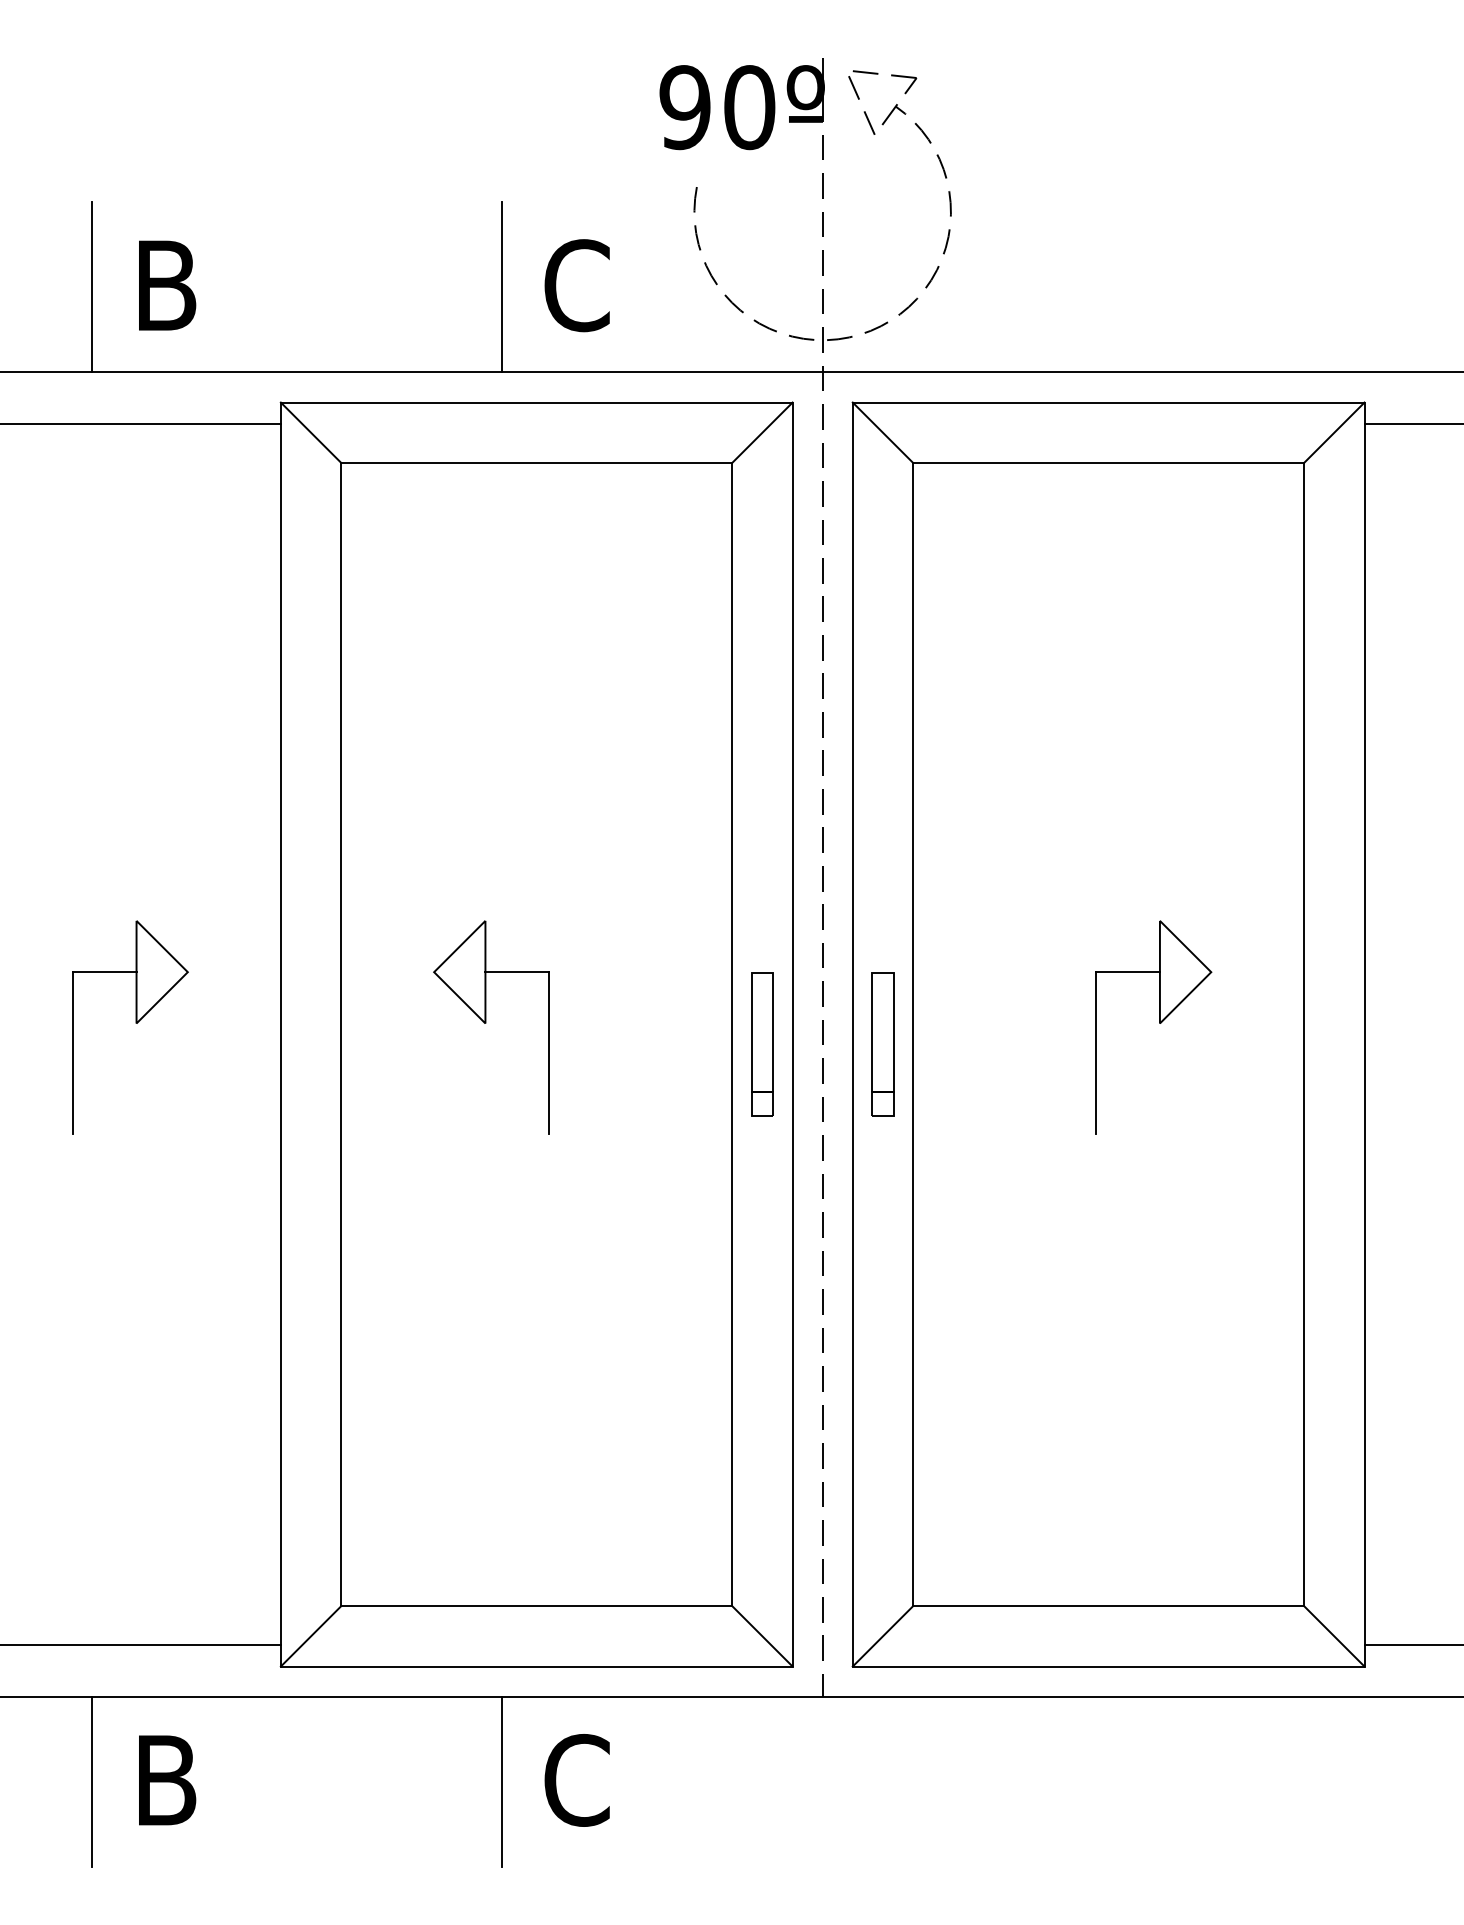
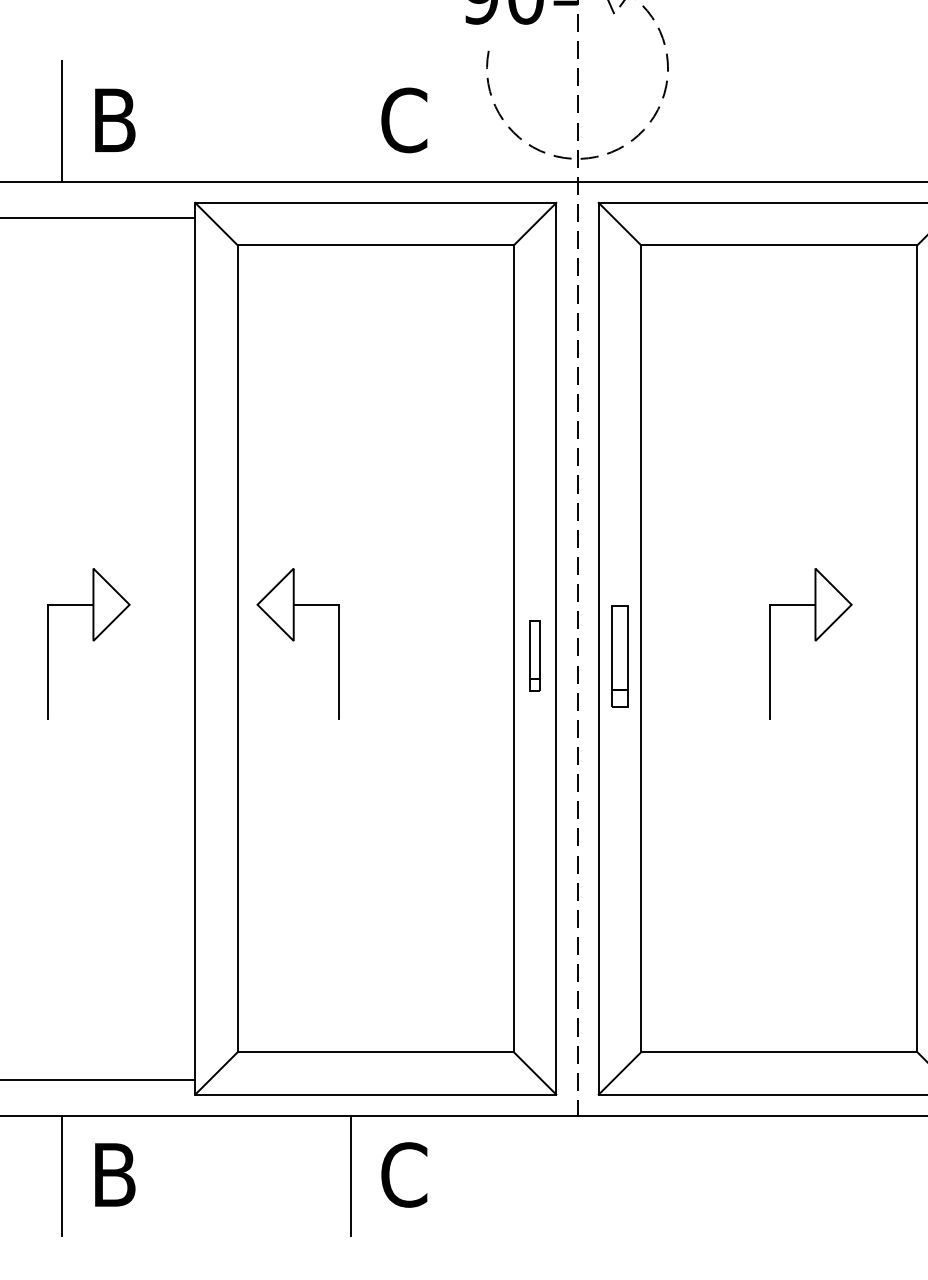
line: (502, 286) -> (351, 121), removed
part: (486, 1023) -> (294, 640), moved
part: (762, 1044) -> (535, 655), size x0.7

